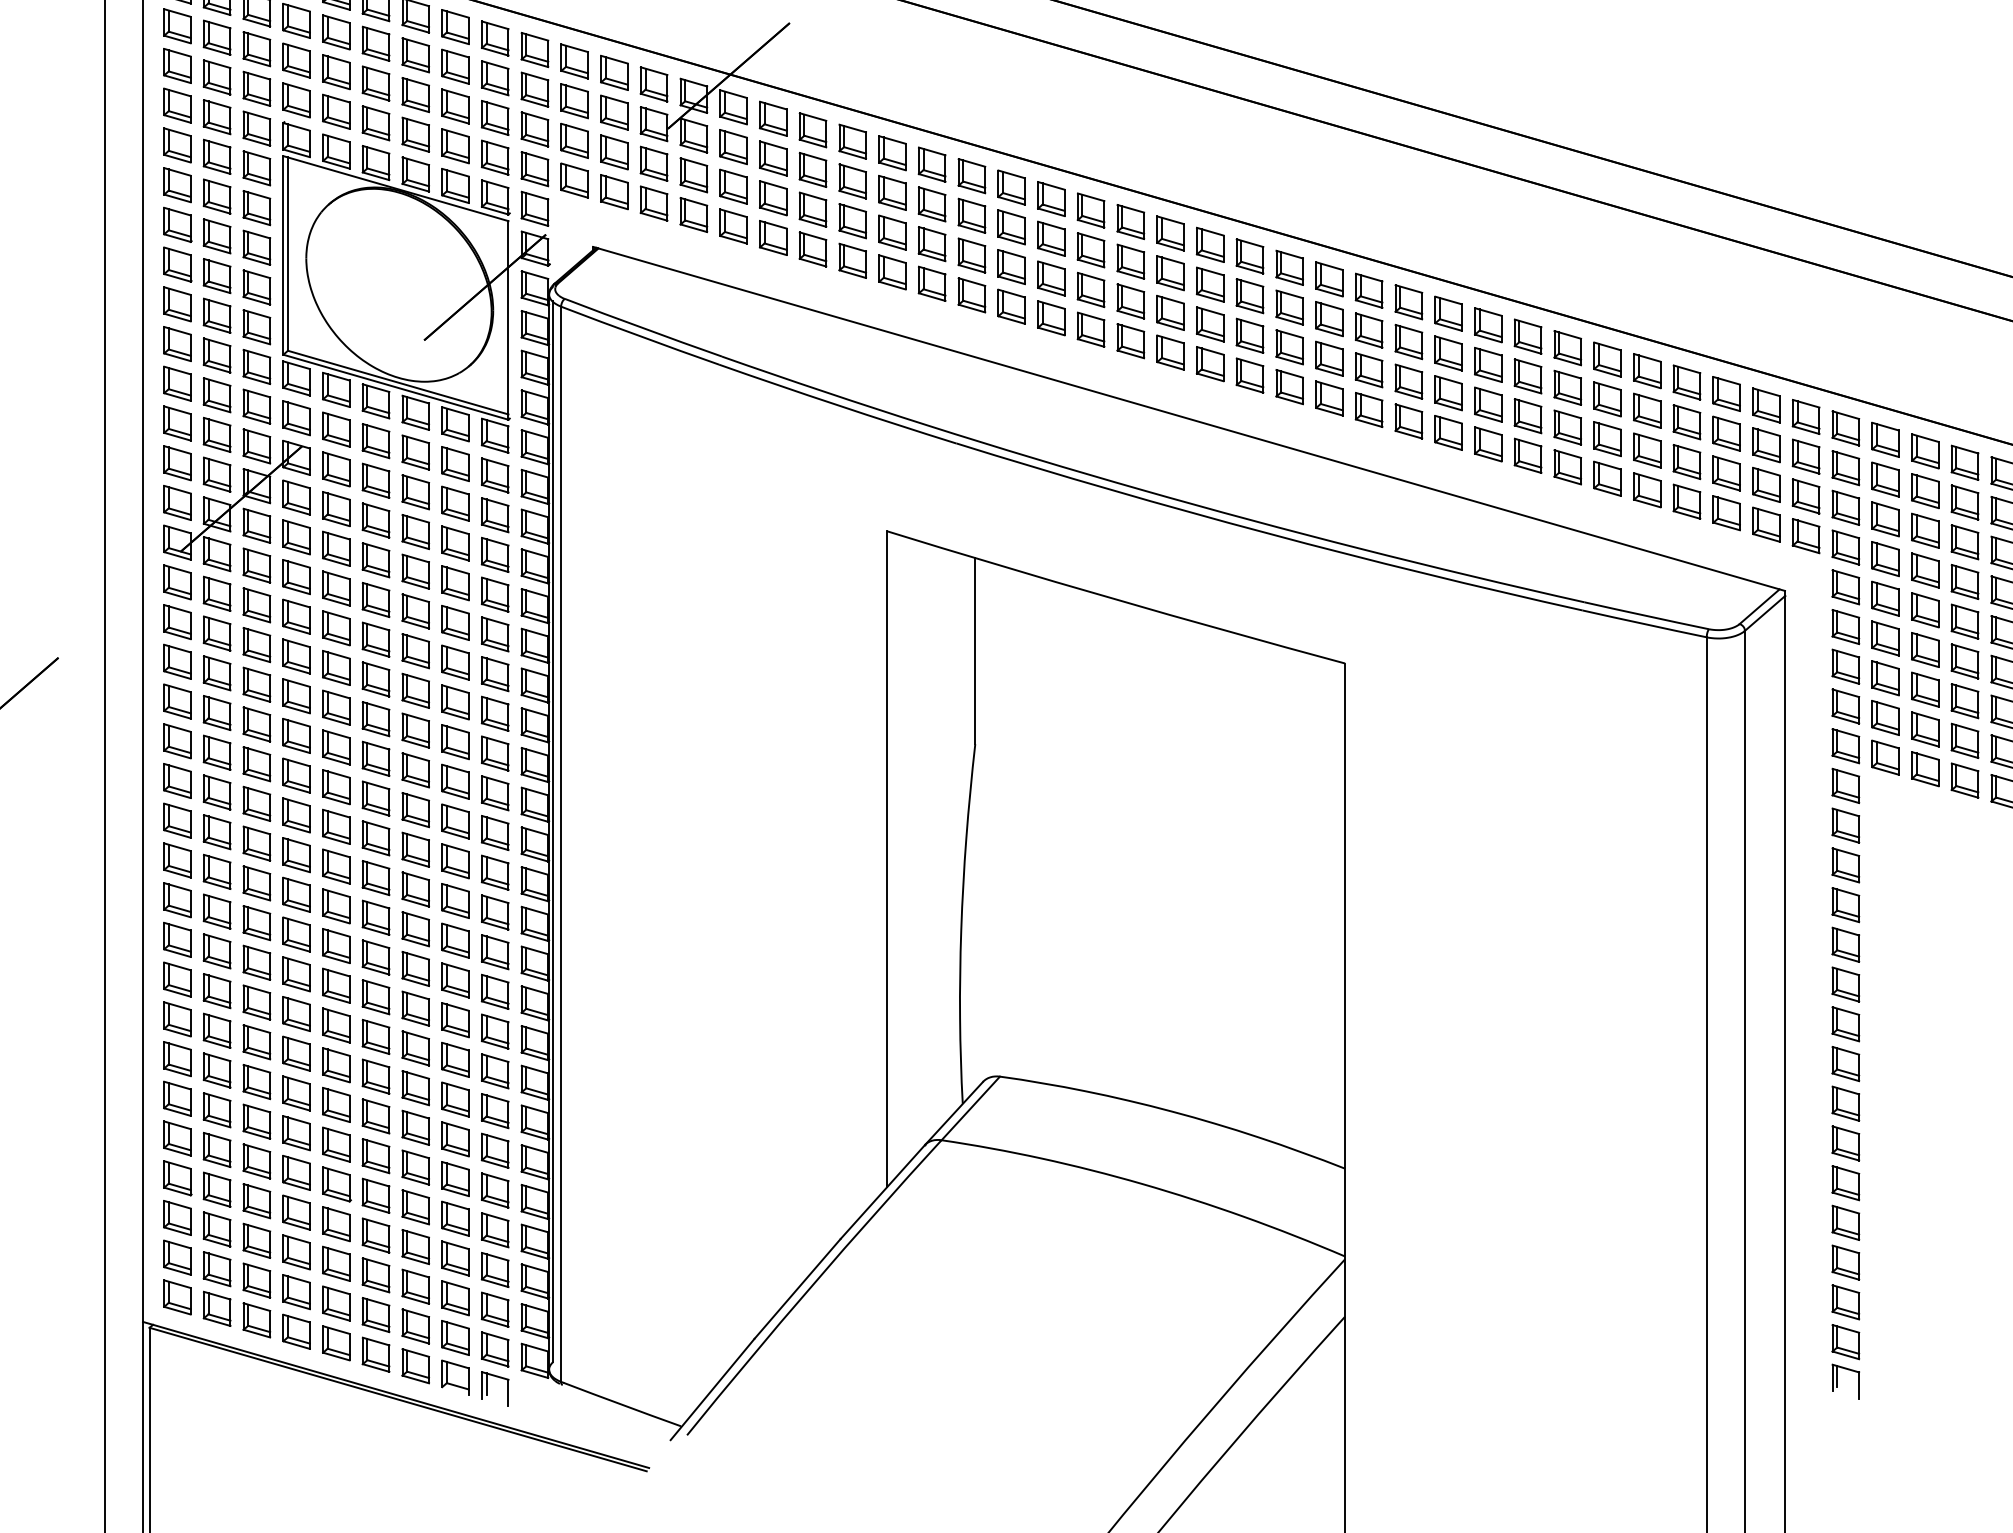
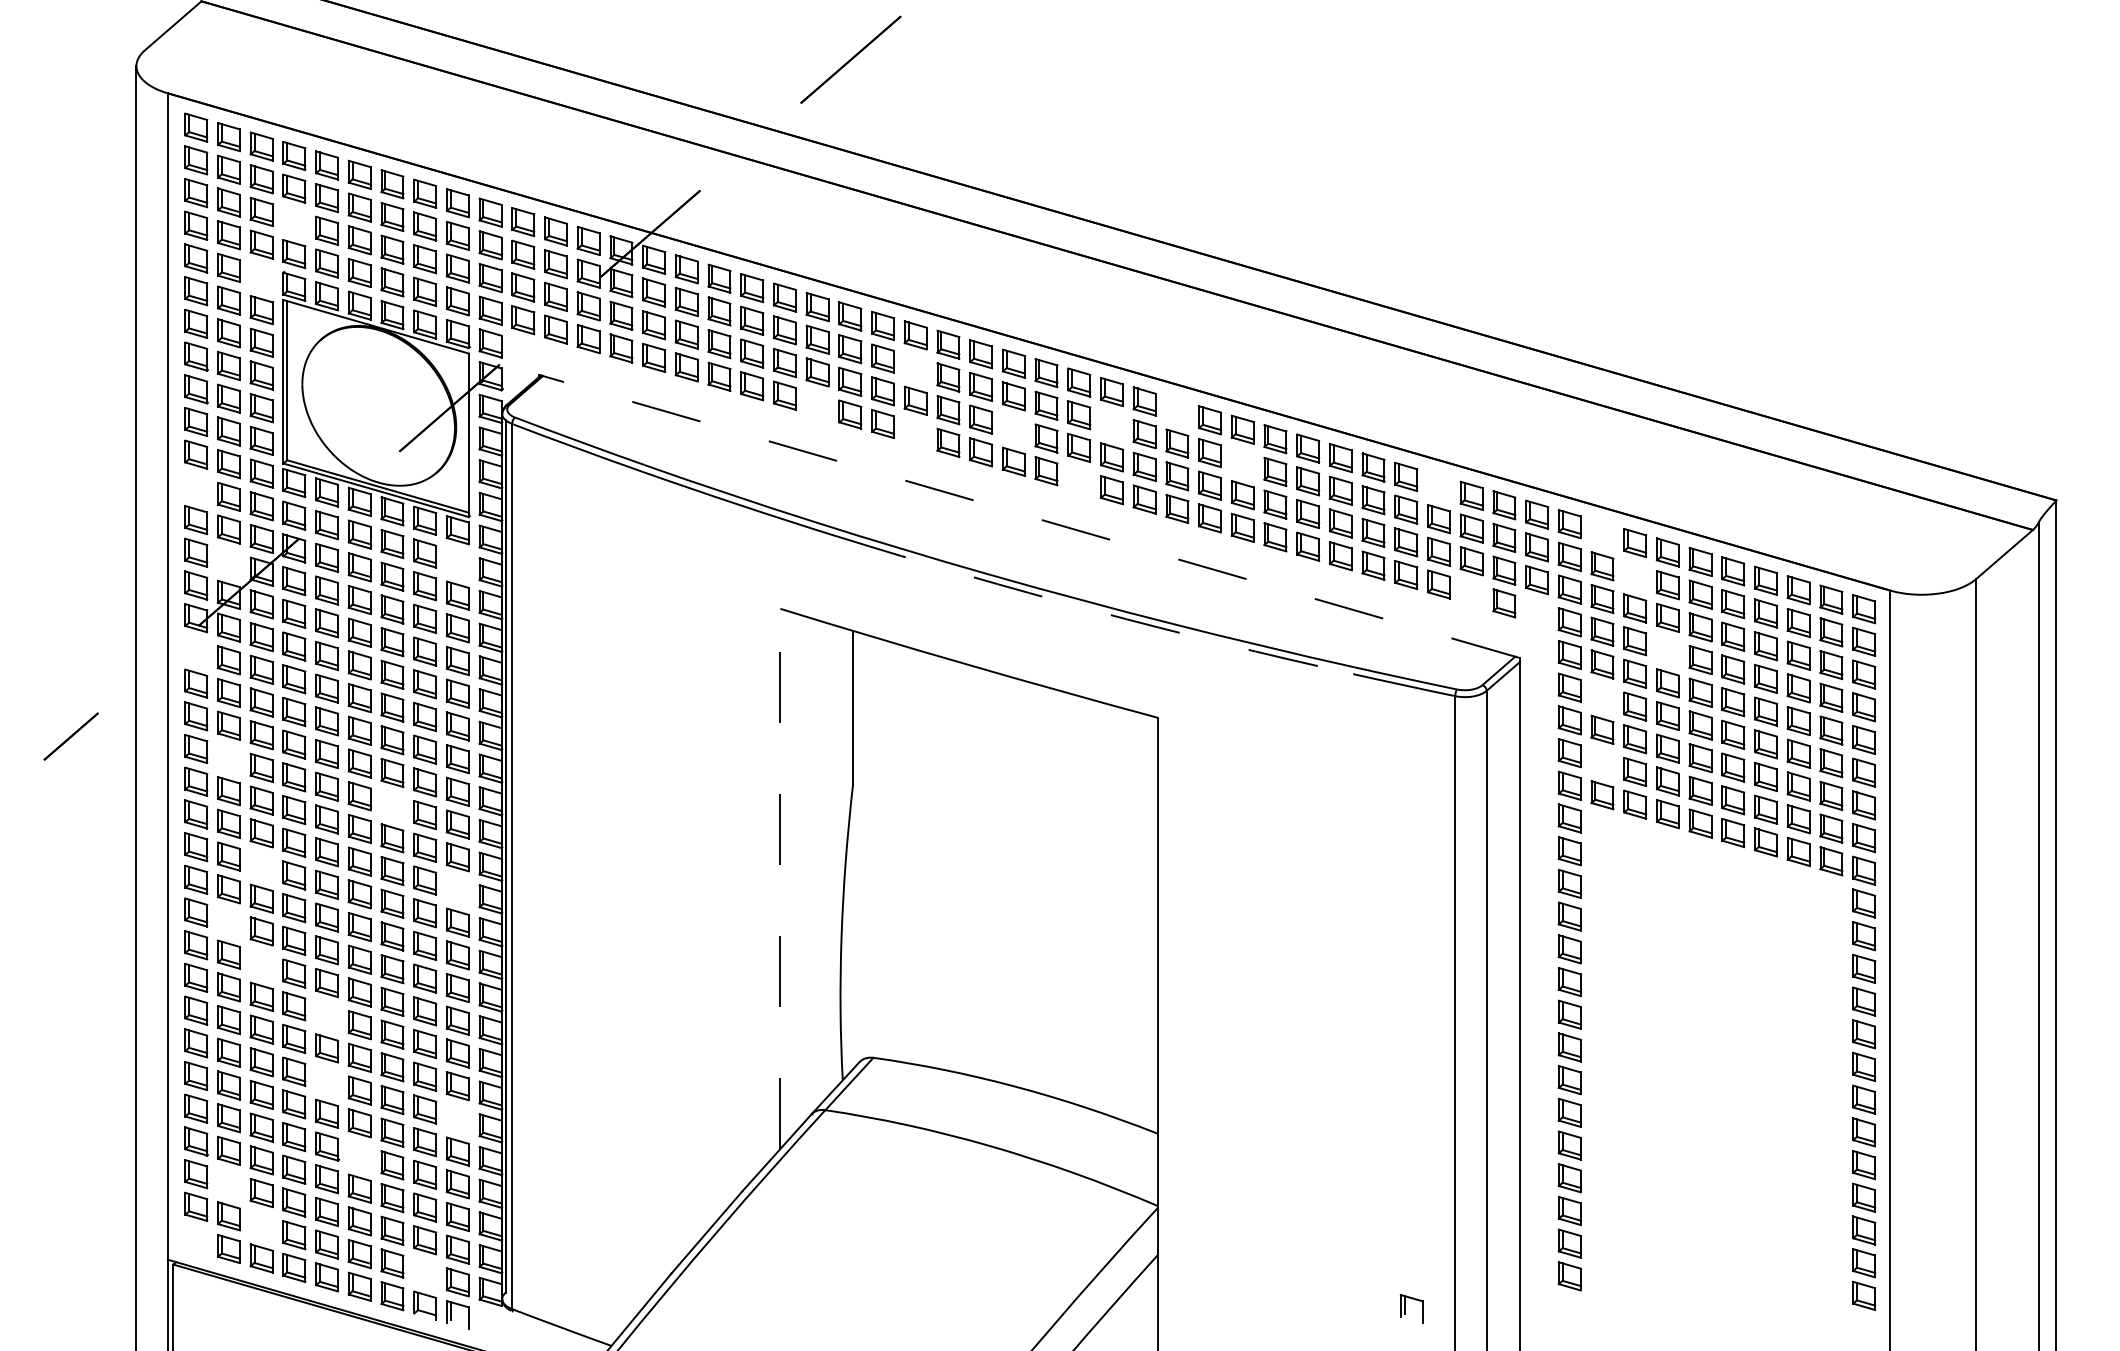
part: (296, 60) -> (294, 221), removed
part: (256, 128) -> (261, 277), removed
part: (1051, 238) -> (915, 367), removed
part: (932, 284) -> (817, 405), removed
part: (1369, 290) -> (1177, 410), removed
part: (1289, 307) -> (1111, 424), removed
part: (1170, 313) -> (1013, 429), removed
part: (1051, 318) -> (915, 433), removed
part: (1448, 353) -> (1242, 462), removed
part: (1250, 375) -> (1079, 480), removed
part: (1686, 382) -> (1438, 486), removed
part: (177, 383) -> (196, 487), removed
line: (1189, 419) -> (1029, 516), solid -> dashed
part: (1885, 439) -> (1602, 533), removed
part: (216, 474) -> (228, 562), removed
part: (494, 474) -> (457, 562), removed
part: (1925, 490) -> (1635, 575), removed
part: (1726, 512) -> (1471, 593), removed
arc: (1268, 533) -> (1094, 610), solid -> dashed
part: (1805, 535) -> (1536, 612), removed
part: (177, 581) -> (196, 650), removed
part: (1964, 581) -> (1667, 650), removed
part: (1885, 638) -> (1602, 697), removed
part: (216, 713) -> (228, 758), removed
part: (1885, 717) -> (1602, 762), removed
part: (415, 770) -> (392, 805), removed
part: (256, 843) -> (261, 865), removed
line: (887, 858) -> (780, 878), solid -> dashed
part: (494, 872) -> (457, 889), removed
part: (216, 911) -> (228, 921), removed
part: (256, 963) -> (261, 964), removed
part: (335, 1025) -> (326, 1015), removed
part: (335, 1105) -> (326, 1081), removed
part: (494, 1150) -> (457, 1118), removed
part: (375, 1195) -> (359, 1155), removed
part: (216, 1229) -> (228, 1183), removed
part: (256, 1280) -> (261, 1225), removed
part: (177, 1297) -> (196, 1239), removed
part: (455, 1337) -> (425, 1272), removed
part: (1845, 1381) -> (1411, 1308), moved

